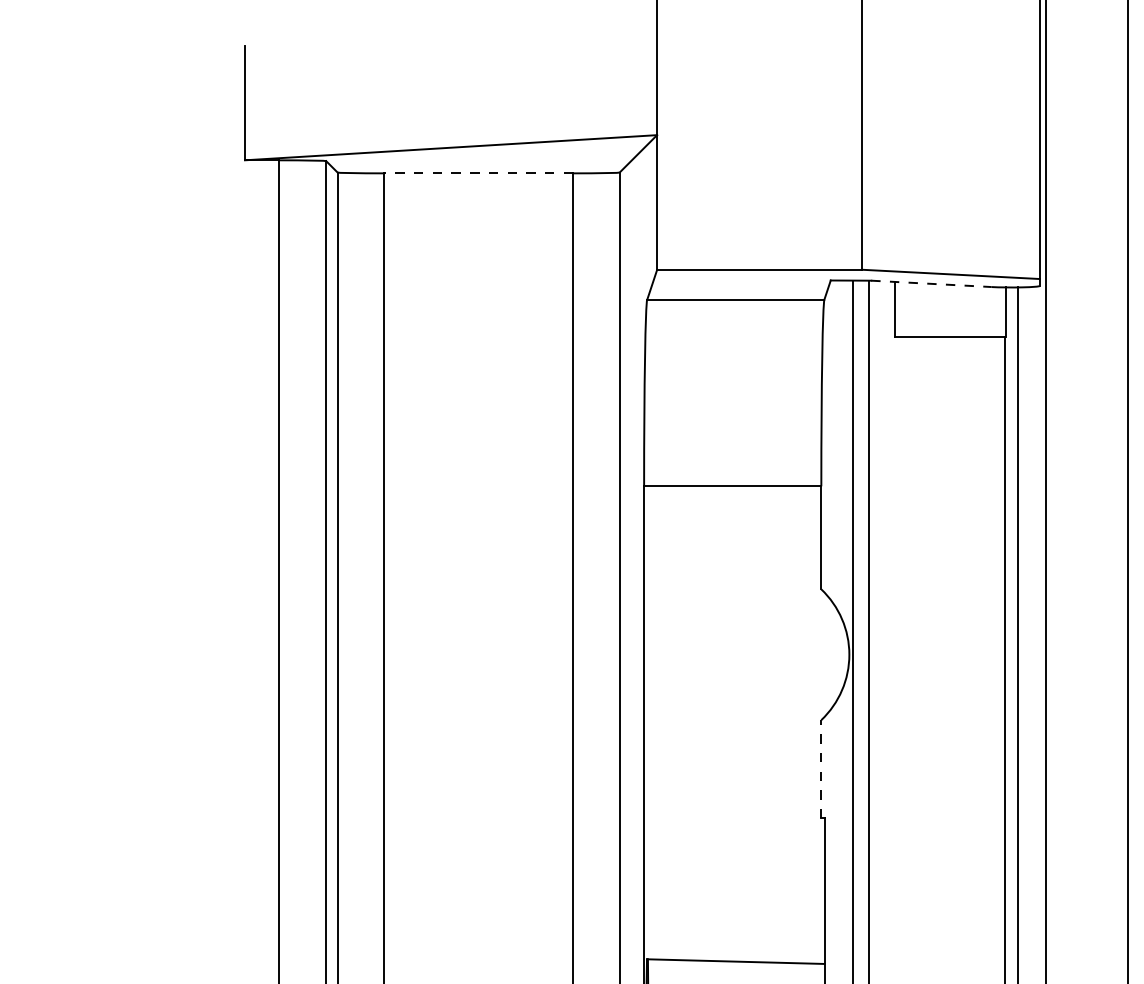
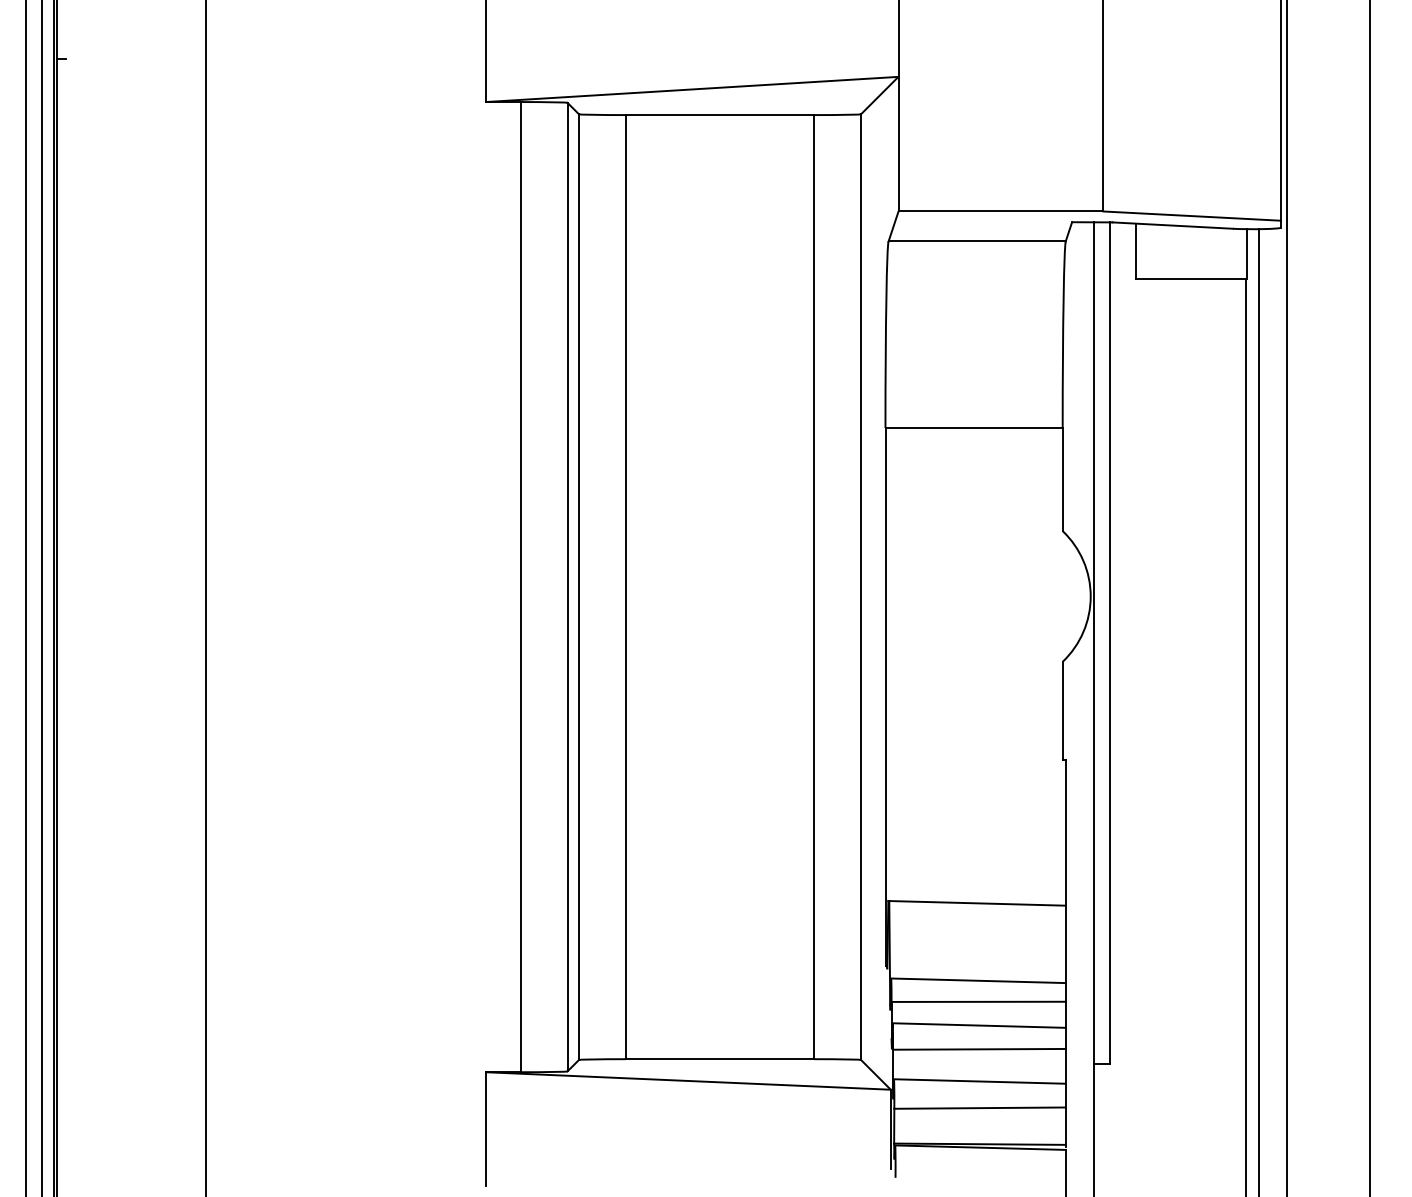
line: (478, 173) -> (719, 115), dashed -> solid
line: (932, 283) -> (1173, 225), dashed -> solid
line: (821, 768) -> (1062, 710), dashed -> solid

